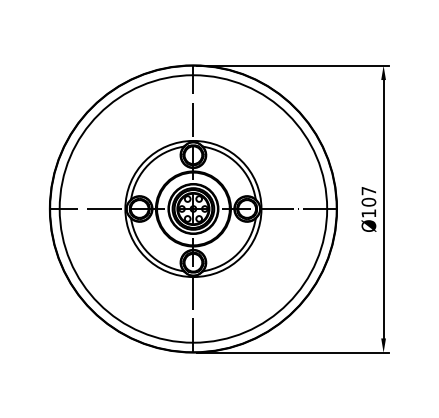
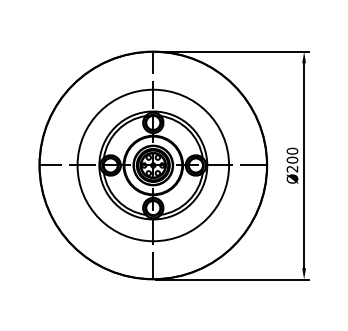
text: (368, 201) -> (292, 159), Ø107 -> Ø200
circle: (192, 208) -> (152, 165), size x0.71

